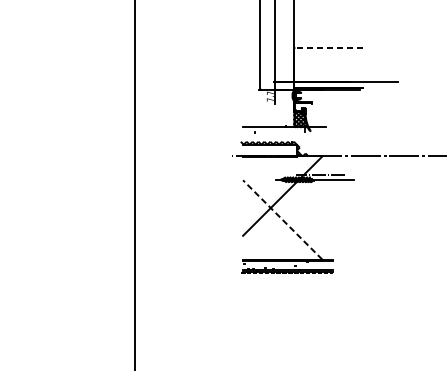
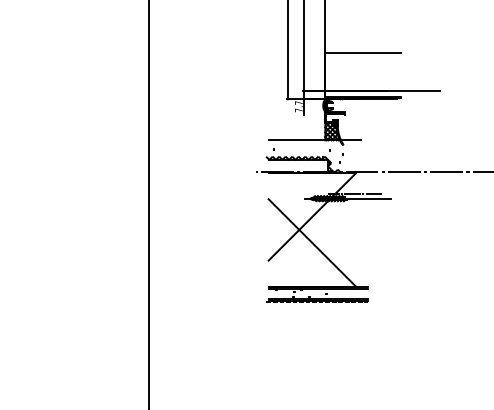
line: (327, 47) -> (362, 52), dashed -> solid
line: (282, 219) -> (312, 242), dashed -> solid

